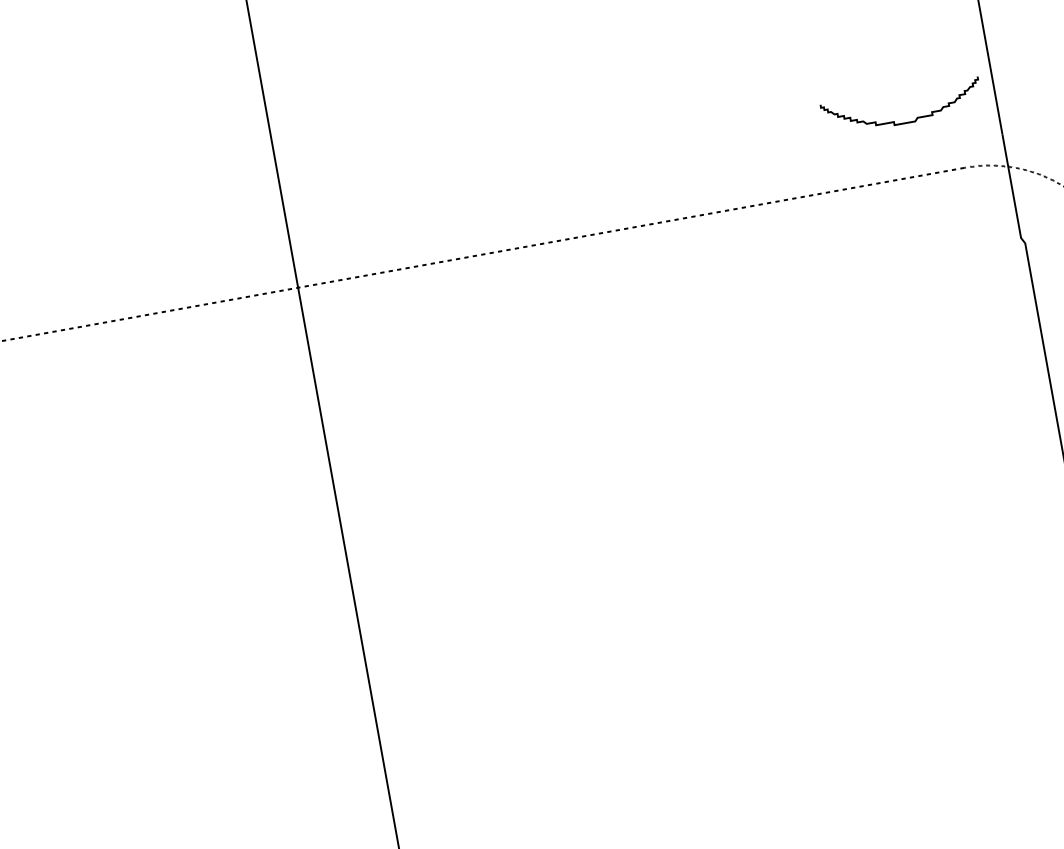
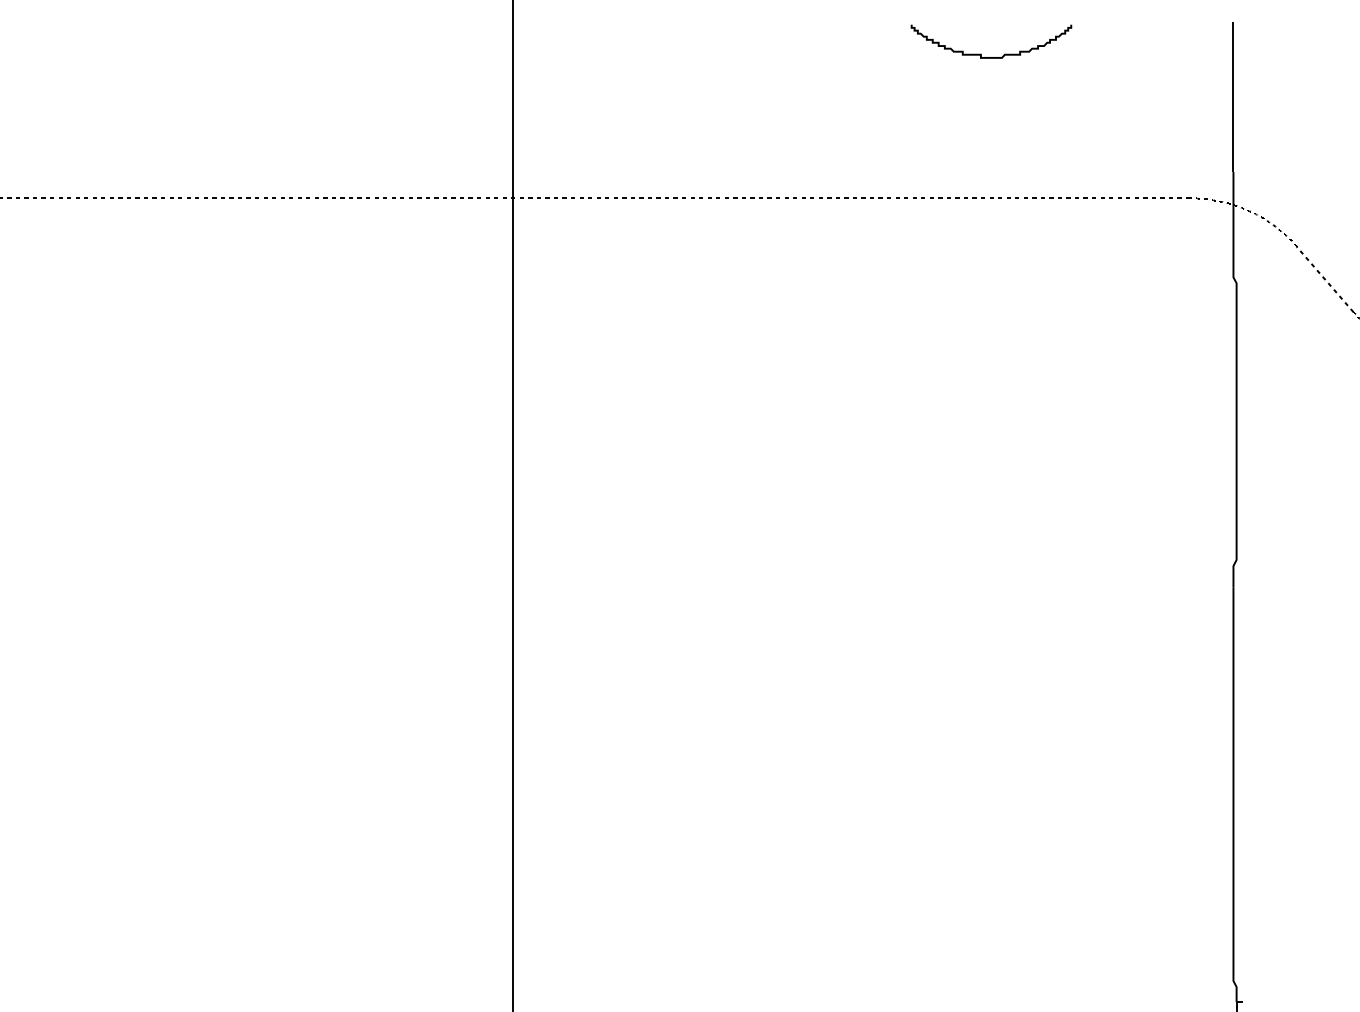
curve: (894, 120) -> (981, 53), moved

